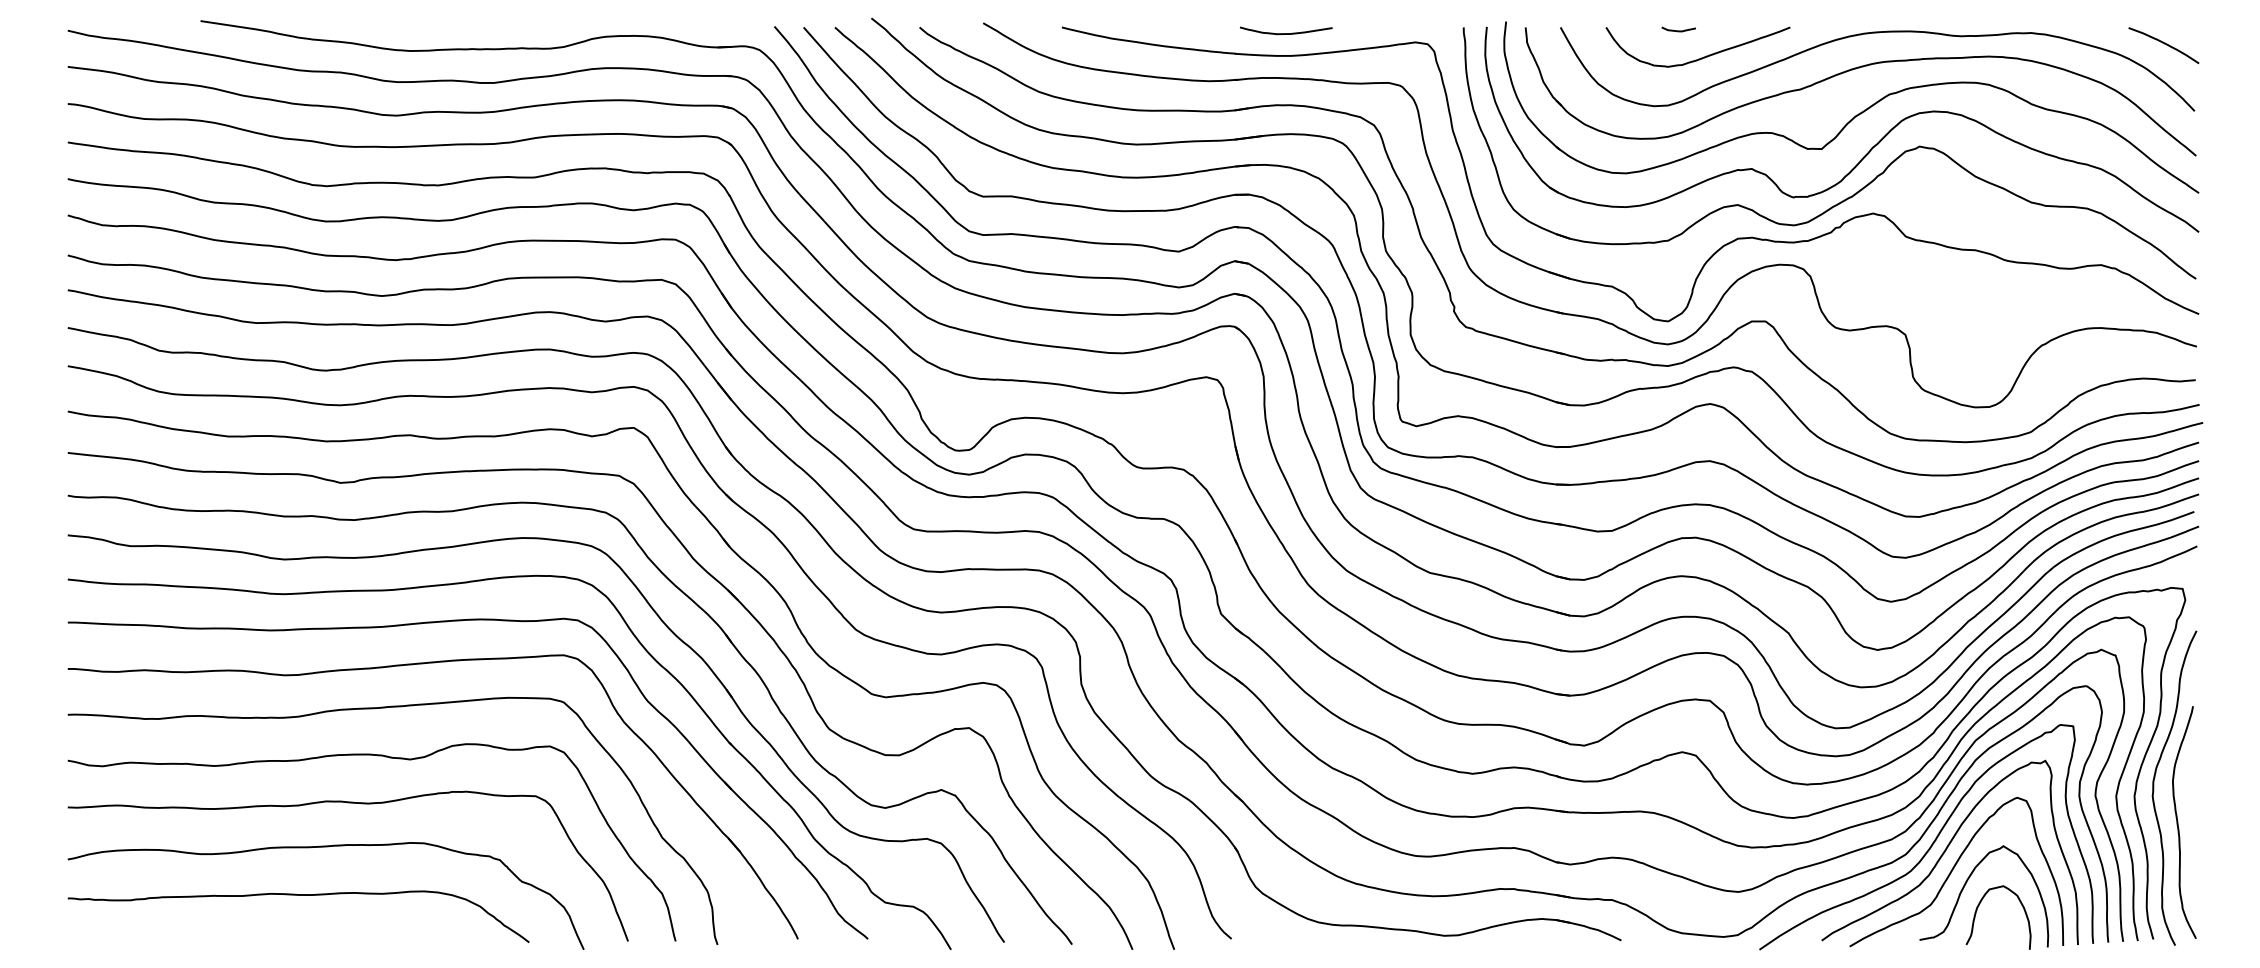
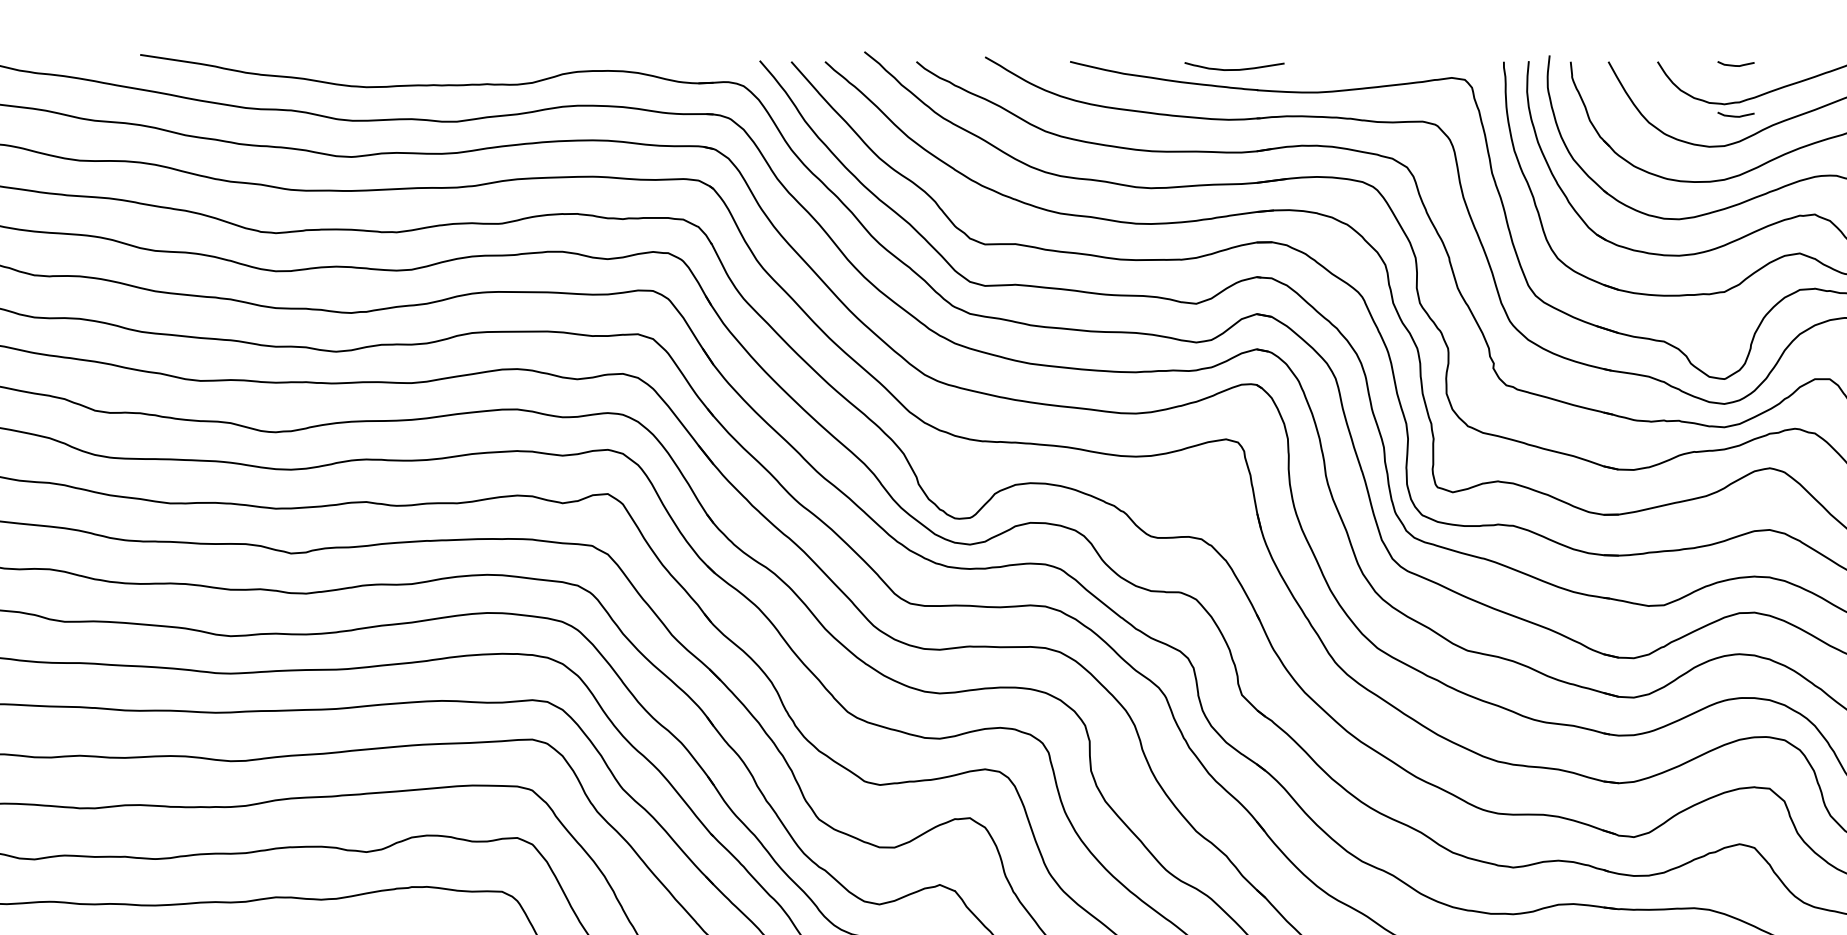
curve: (1286, 33) -> (1234, 69), moved
curve: (1678, 77) -> (1735, 115), added

